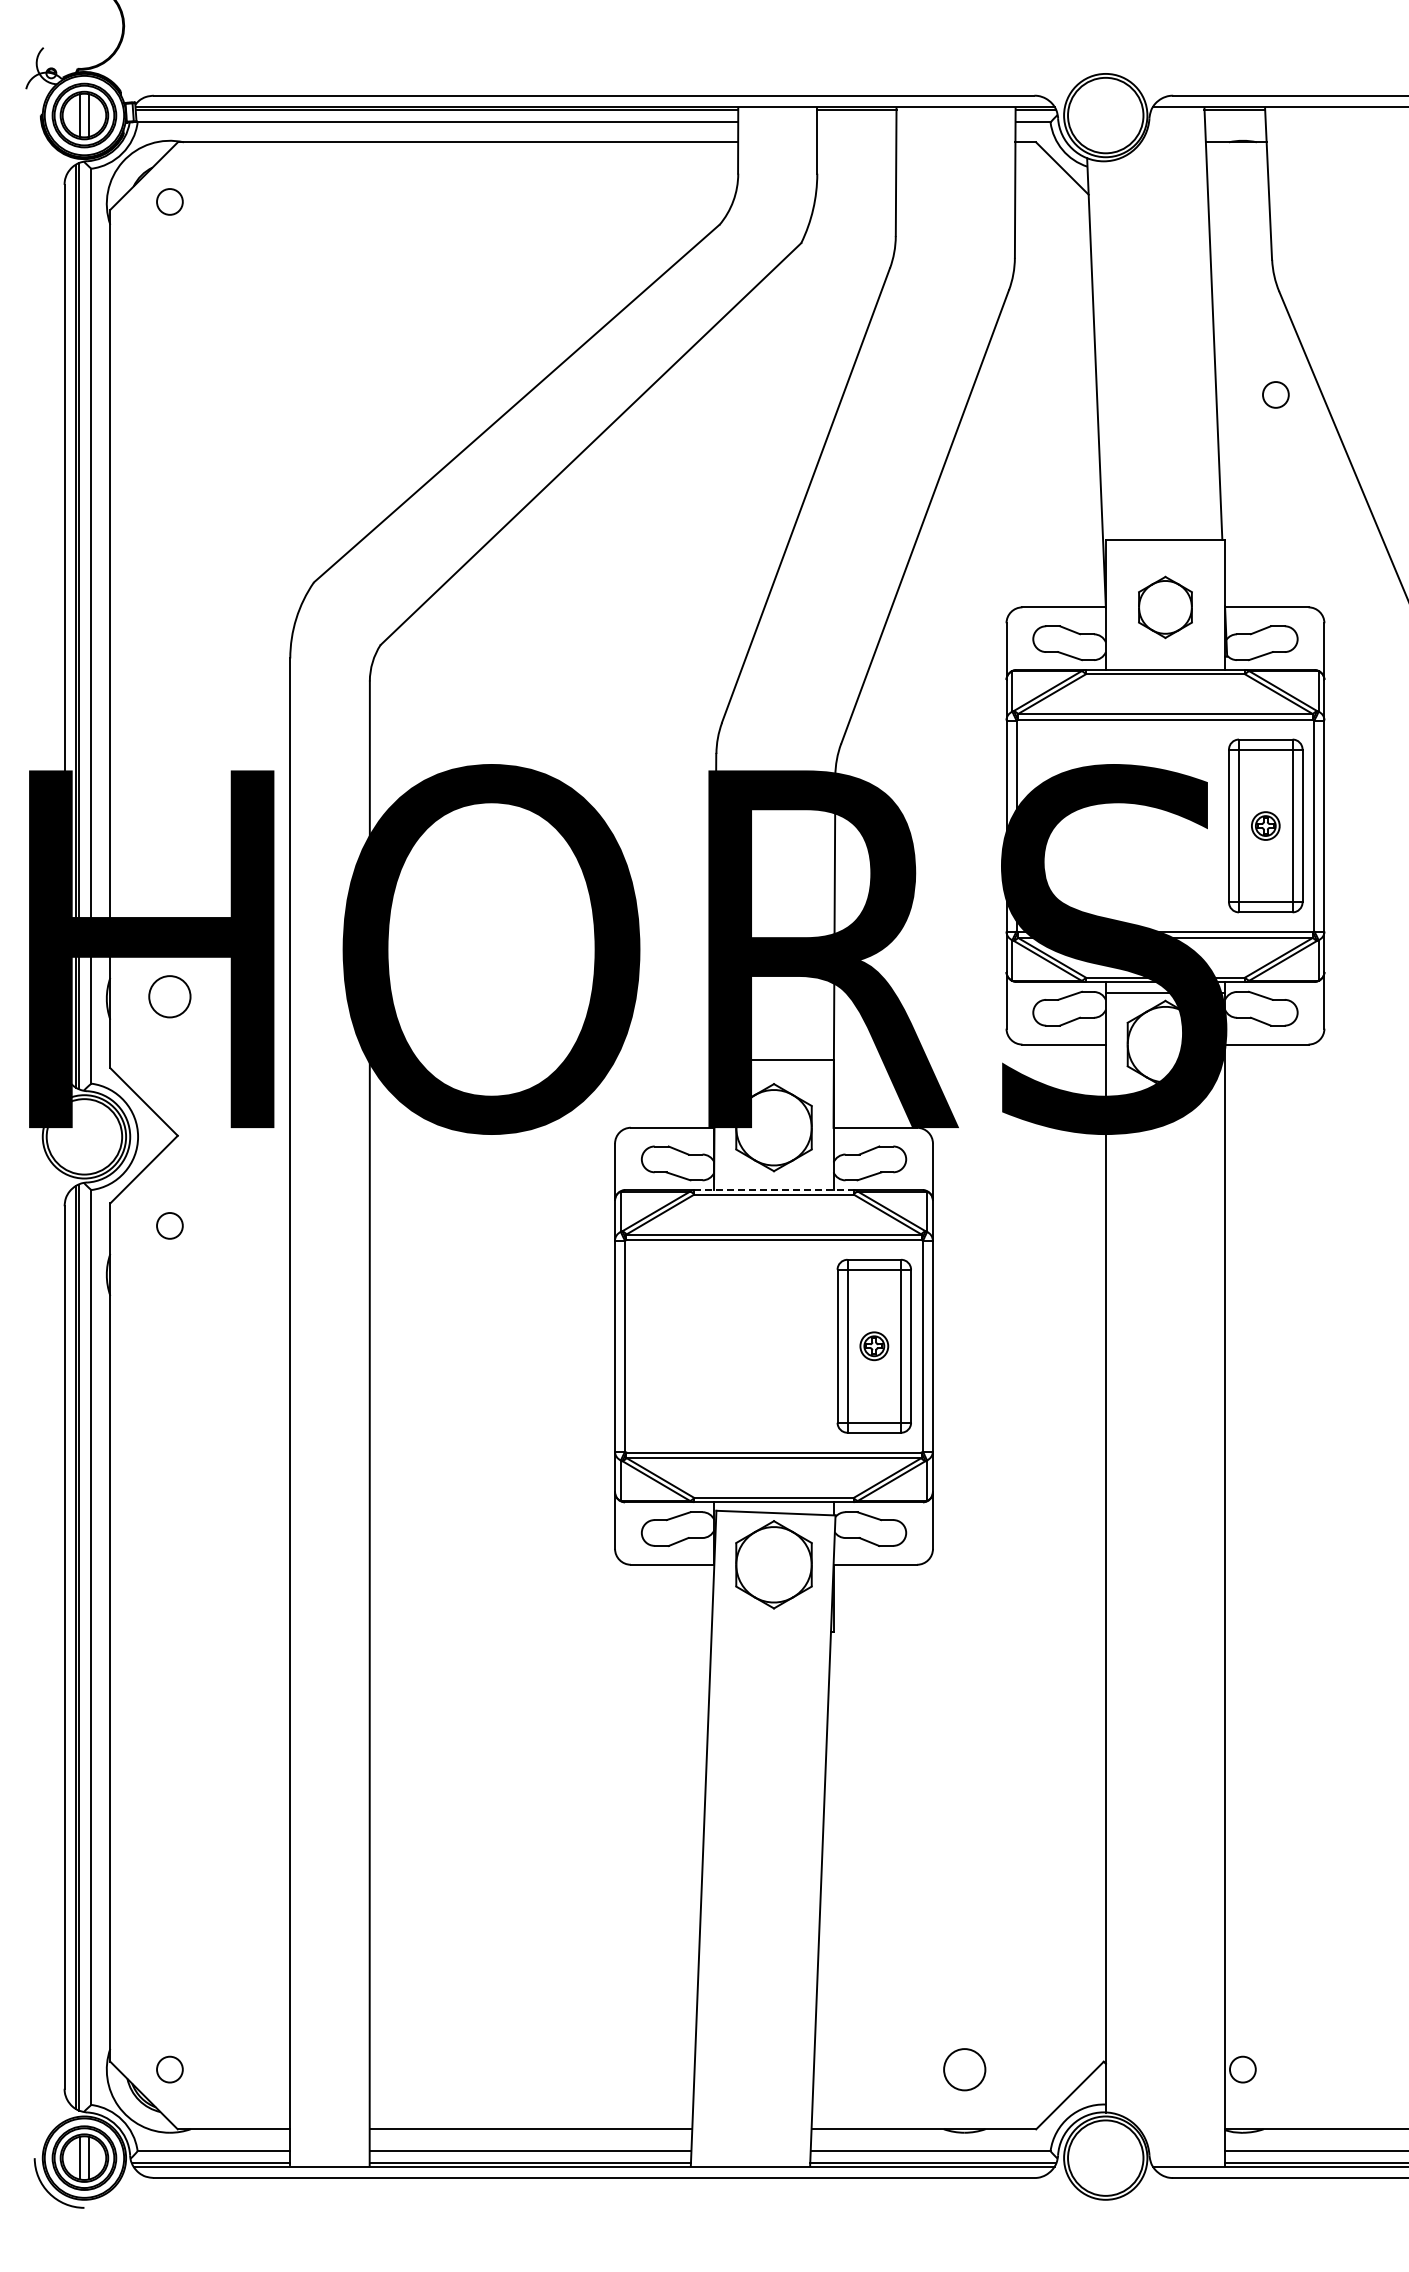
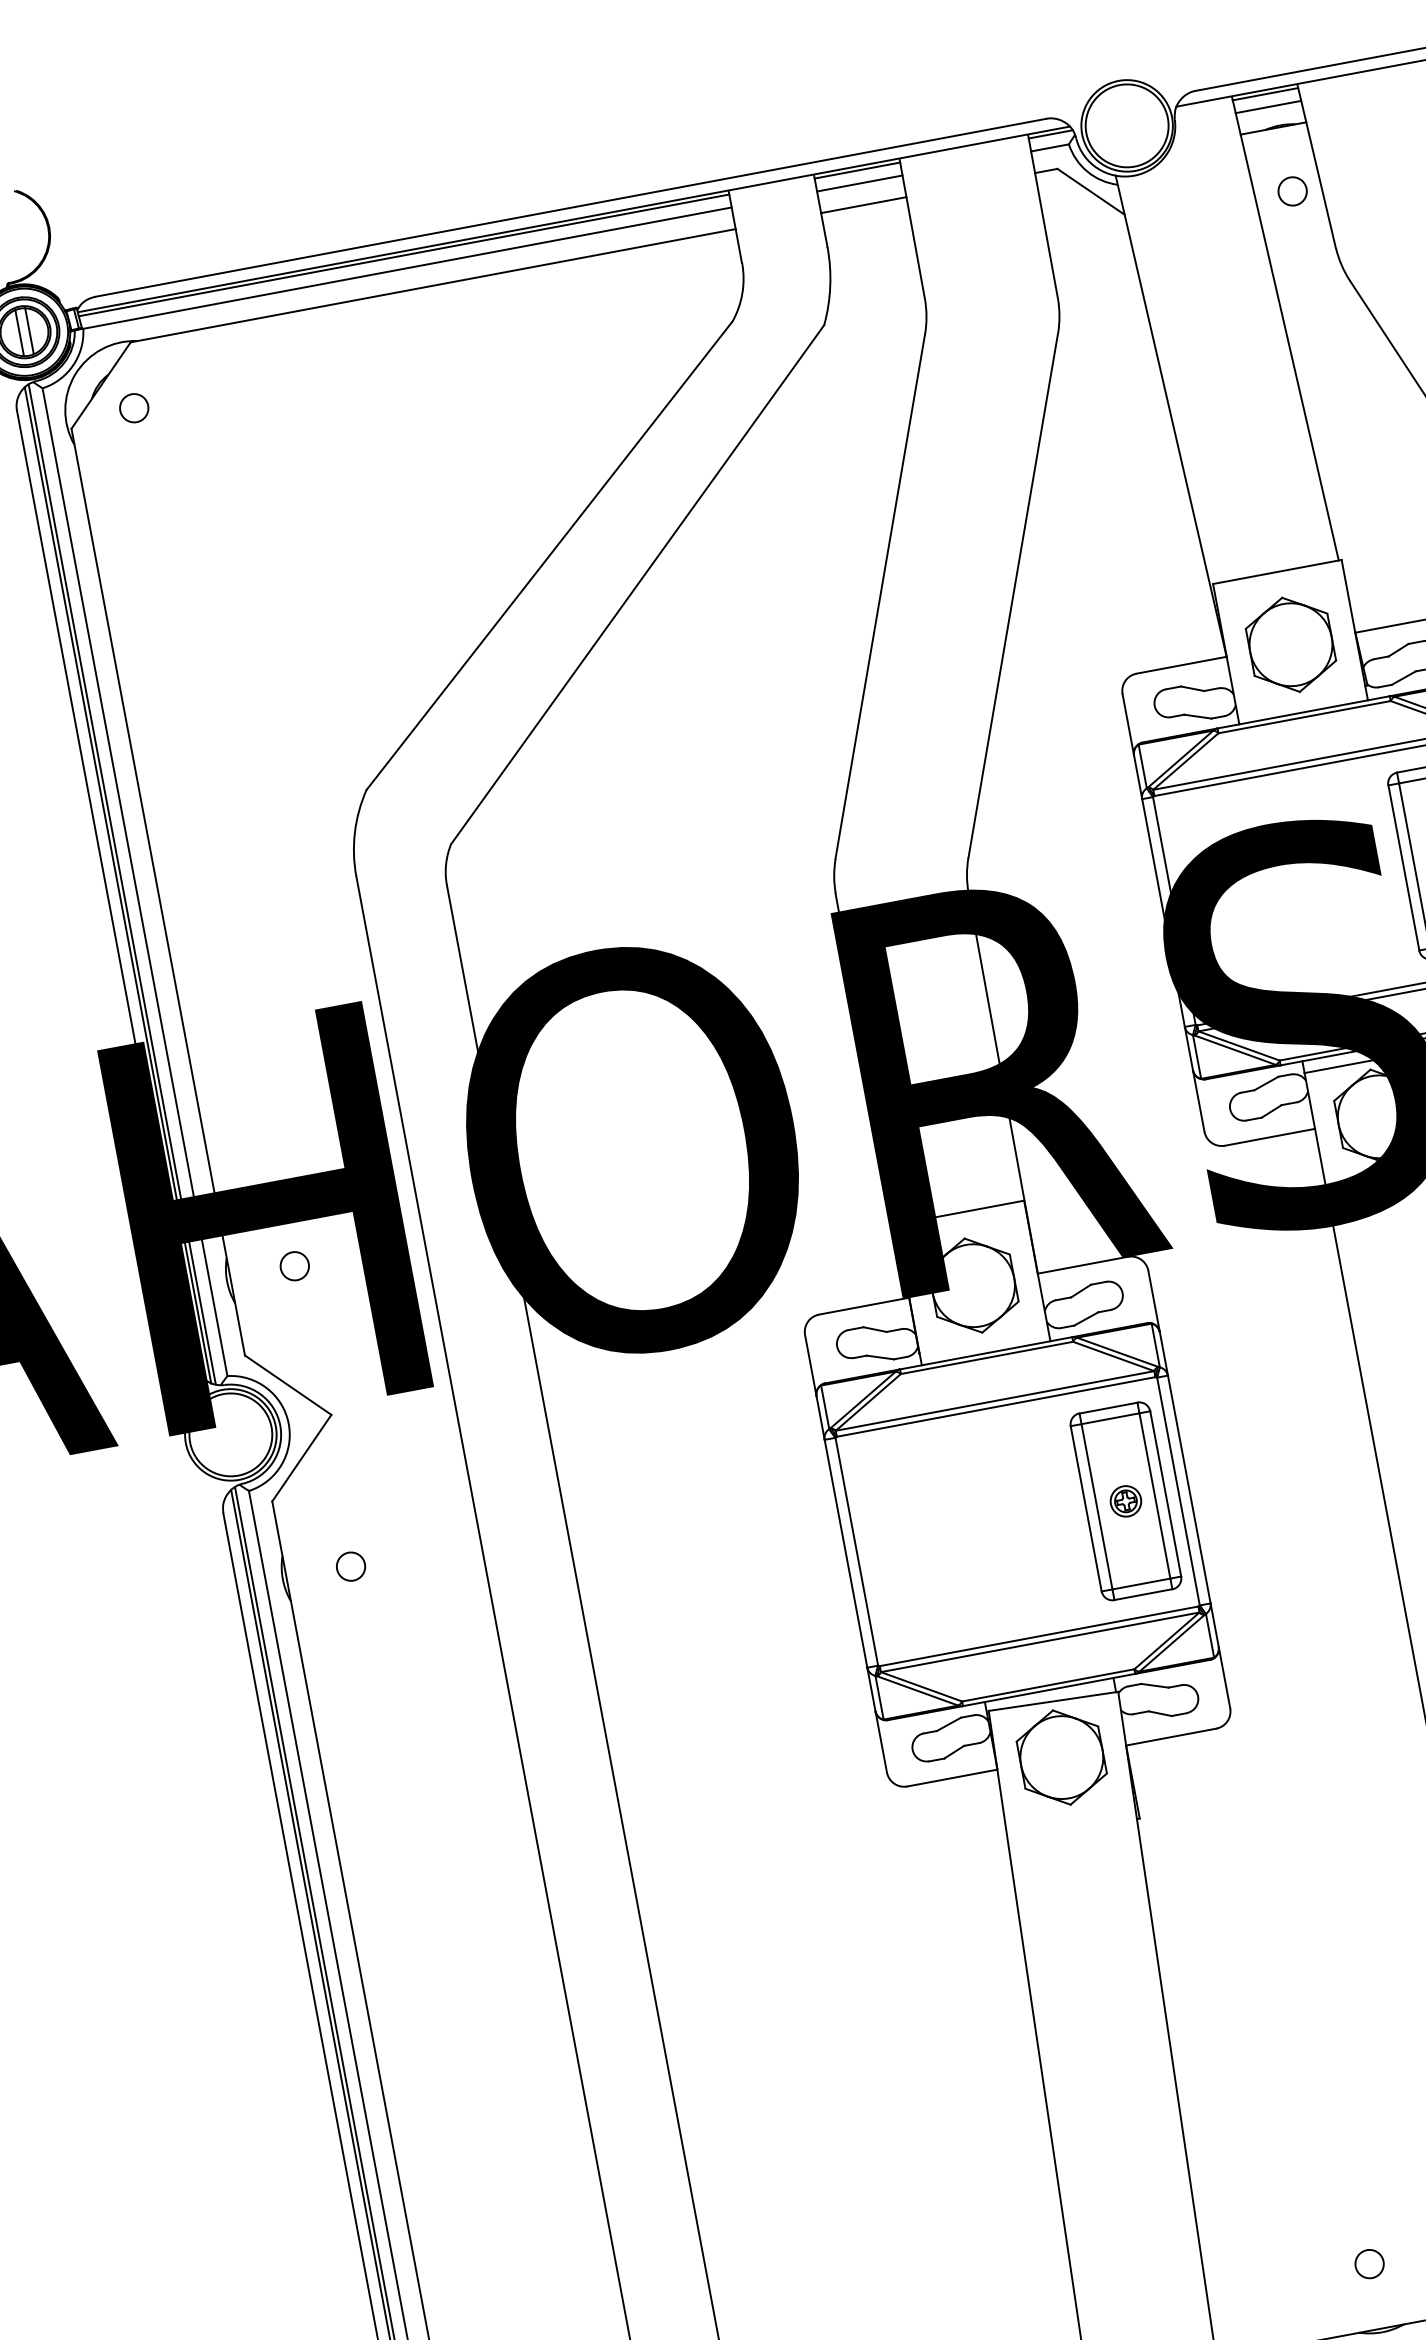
line: (856, 122) -> (859, 183), added
line: (1234, 122) -> (1267, 107), added
line: (856, 142) -> (863, 205), added
circle: (1275, 394) -> (1292, 191), moved
part: (1165, 607) -> (1291, 644), size x1.43
circle: (169, 996) -> (294, 1266), size x0.62
line: (774, 1190) -> (986, 1353), dashed -> solid
circle: (169, 1225) -> (350, 1566), moved
circle: (964, 2069) -> (1369, 2263), size x0.62

